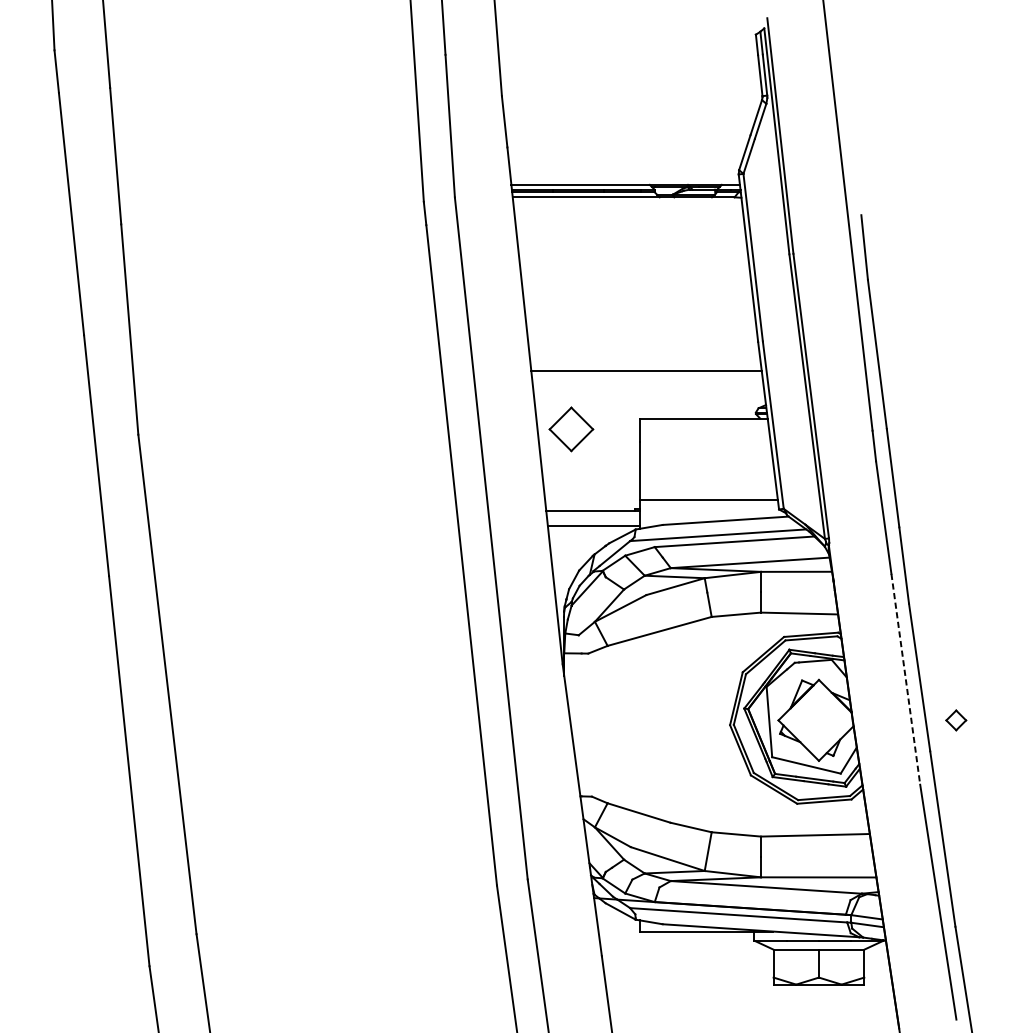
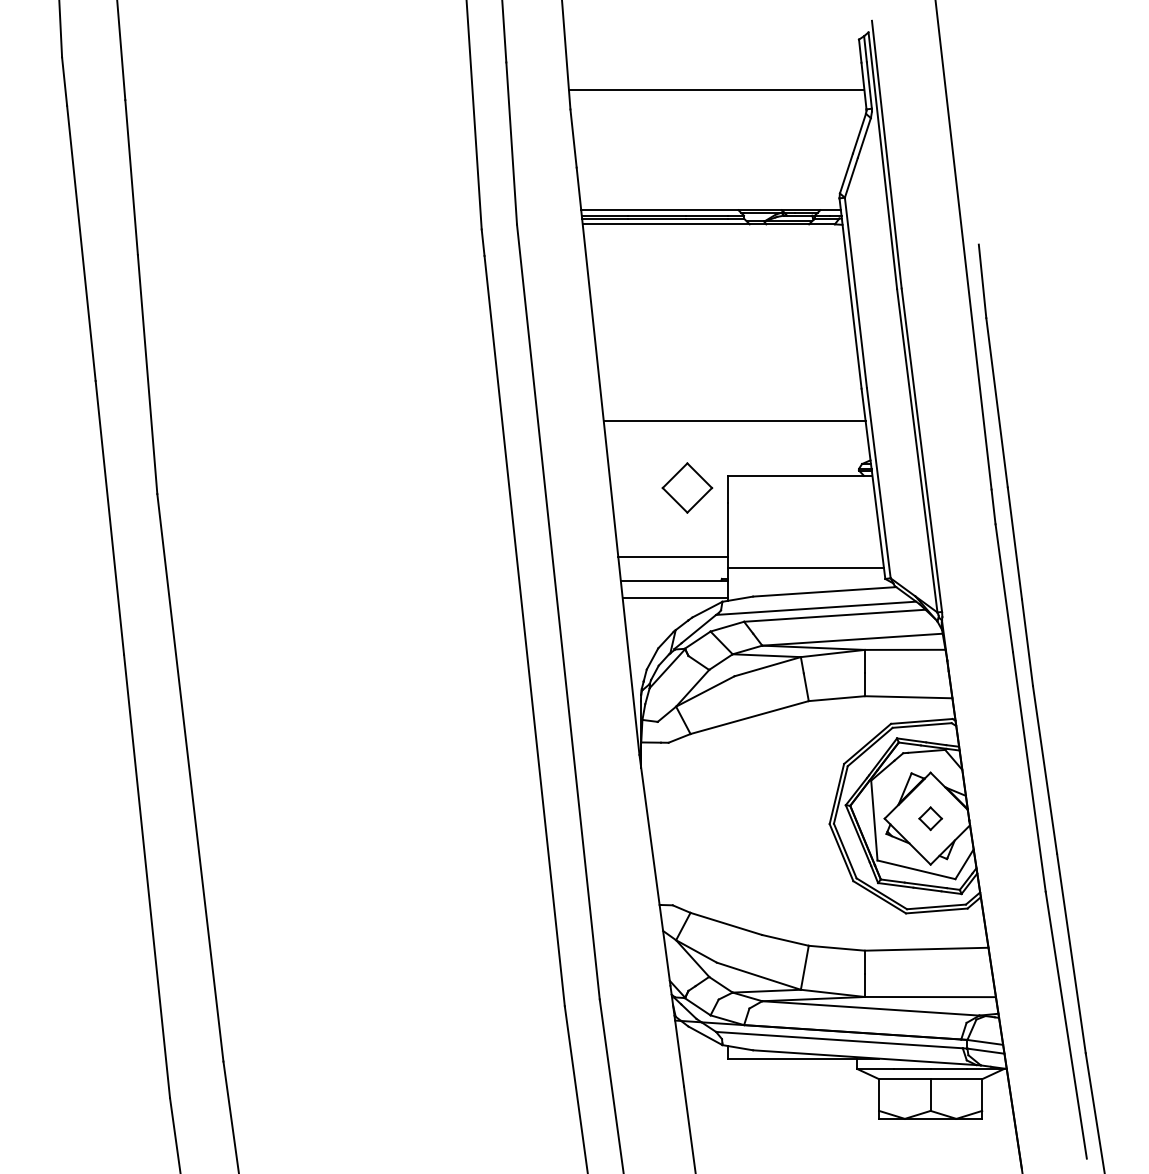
line: (630, 79) -> (716, 90), added
part: (571, 428) -> (687, 487), moved
line: (591, 490) -> (672, 557), added
line: (905, 678) -> (1029, 771), dashed -> solid
part: (956, 720) -> (930, 818), moved

